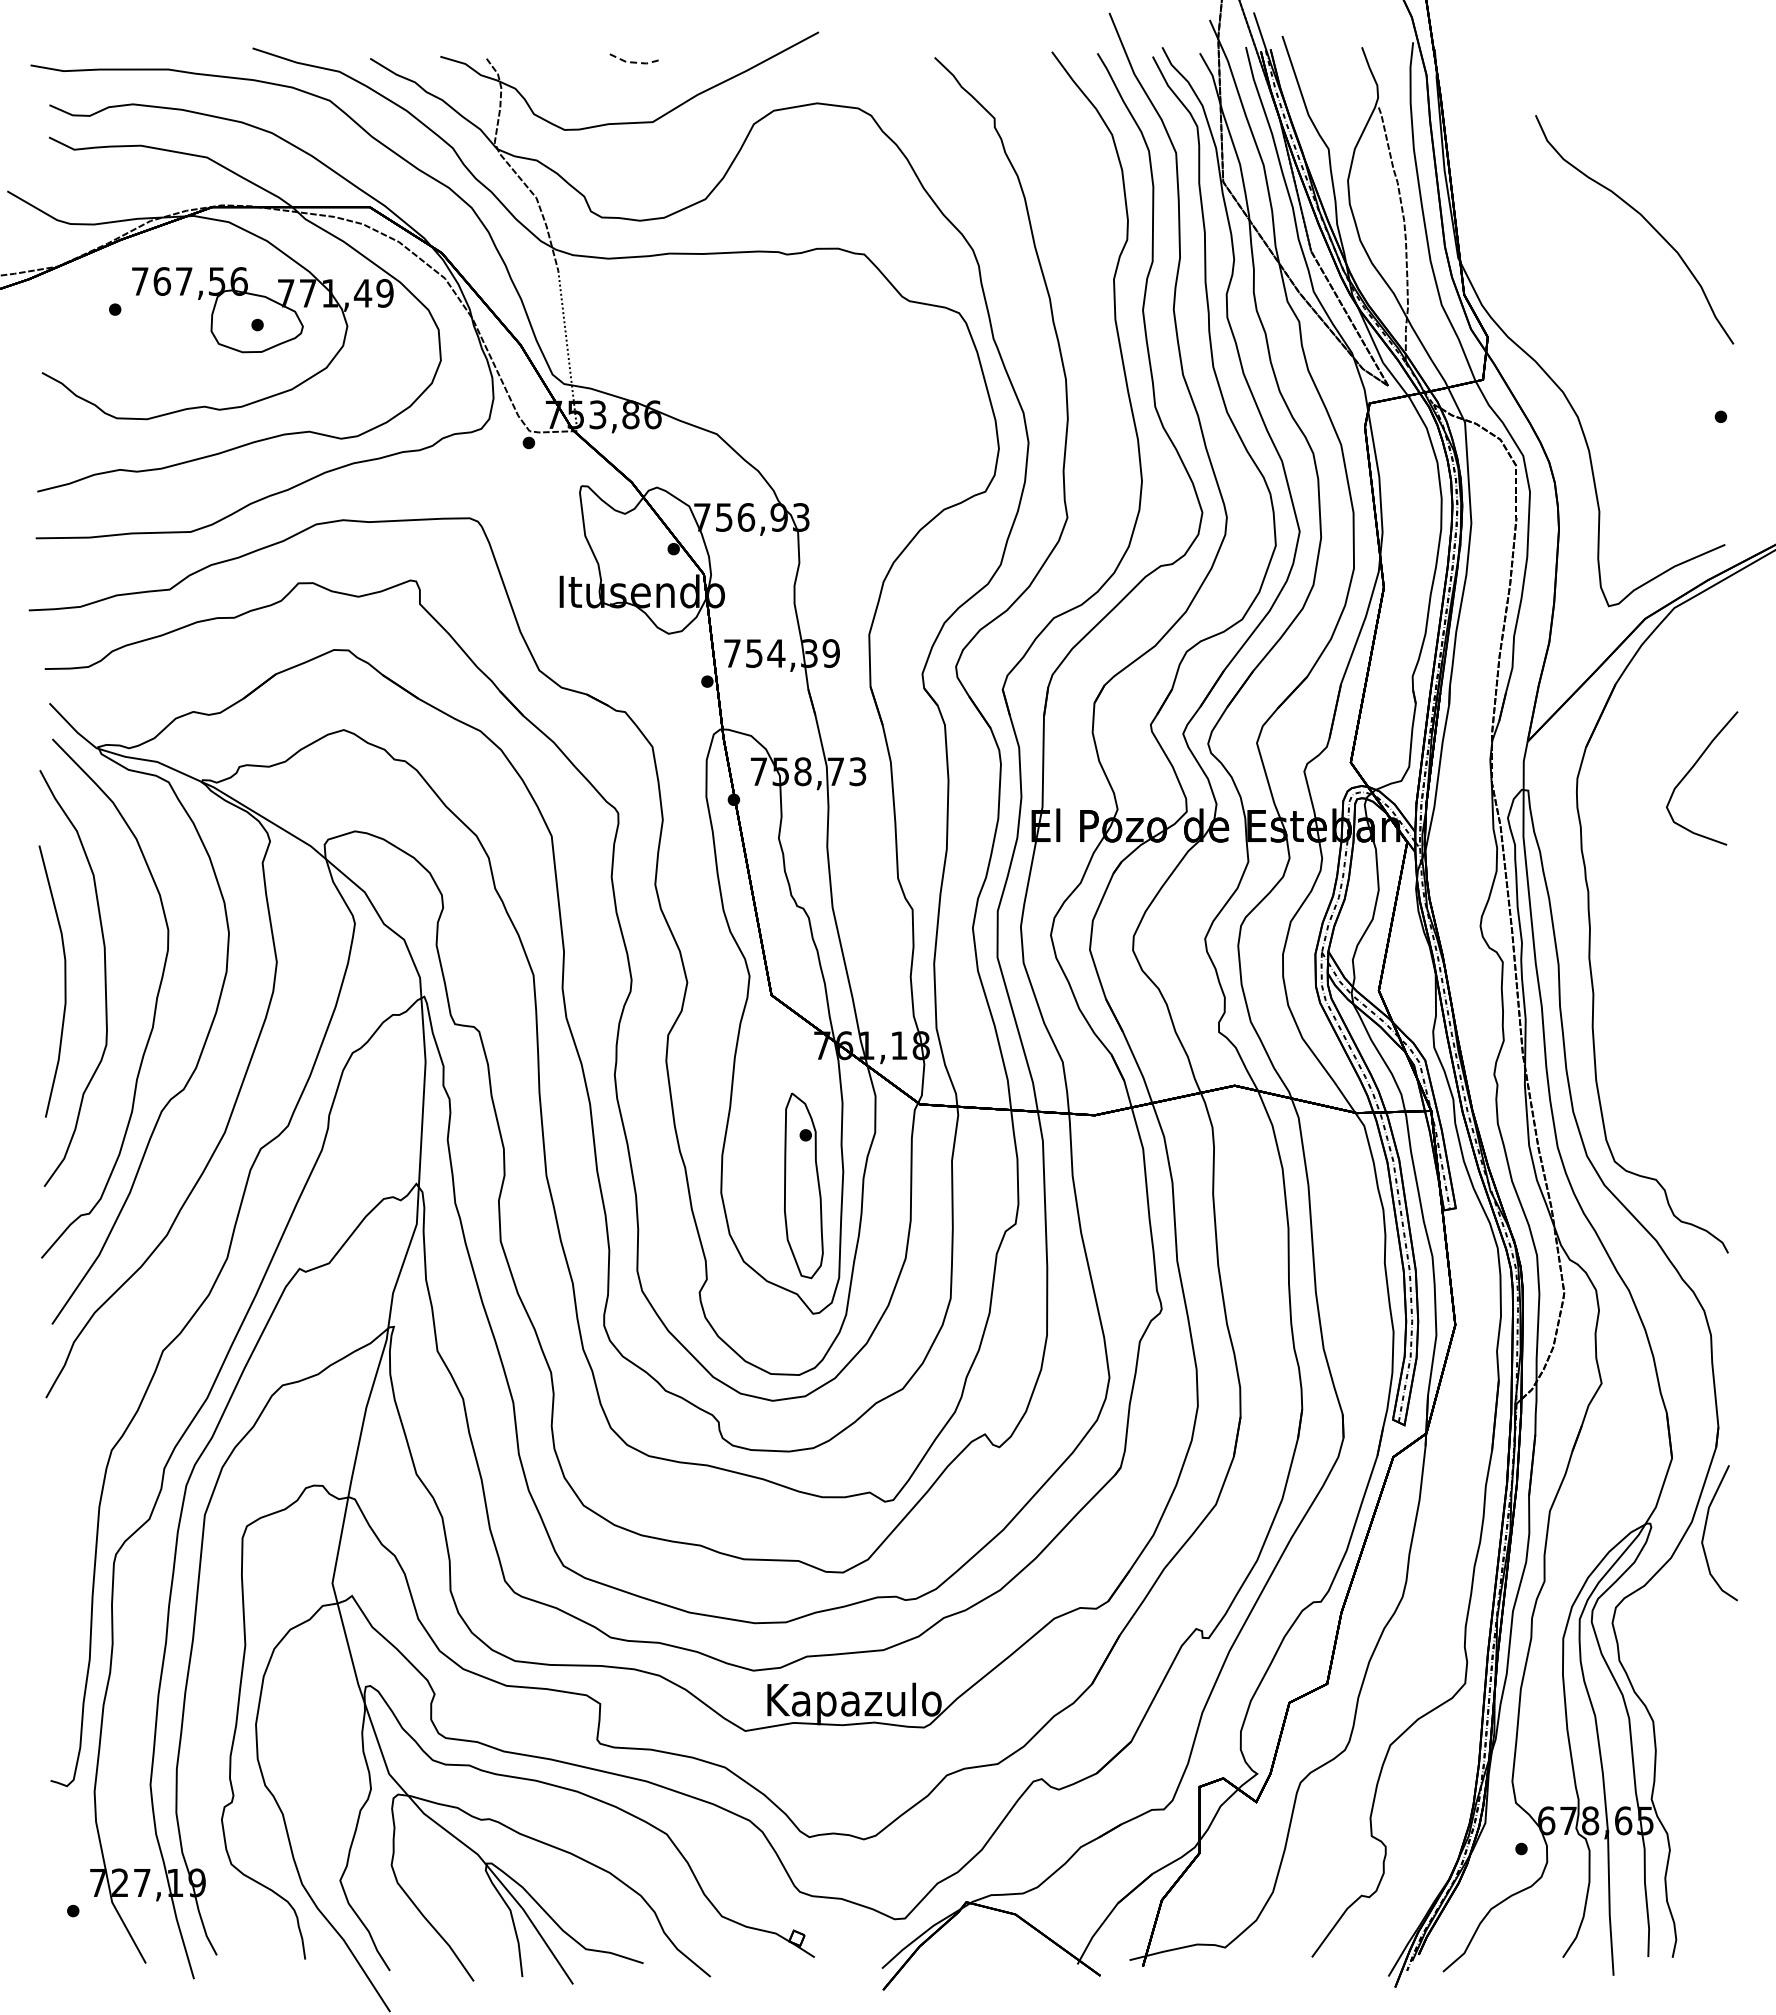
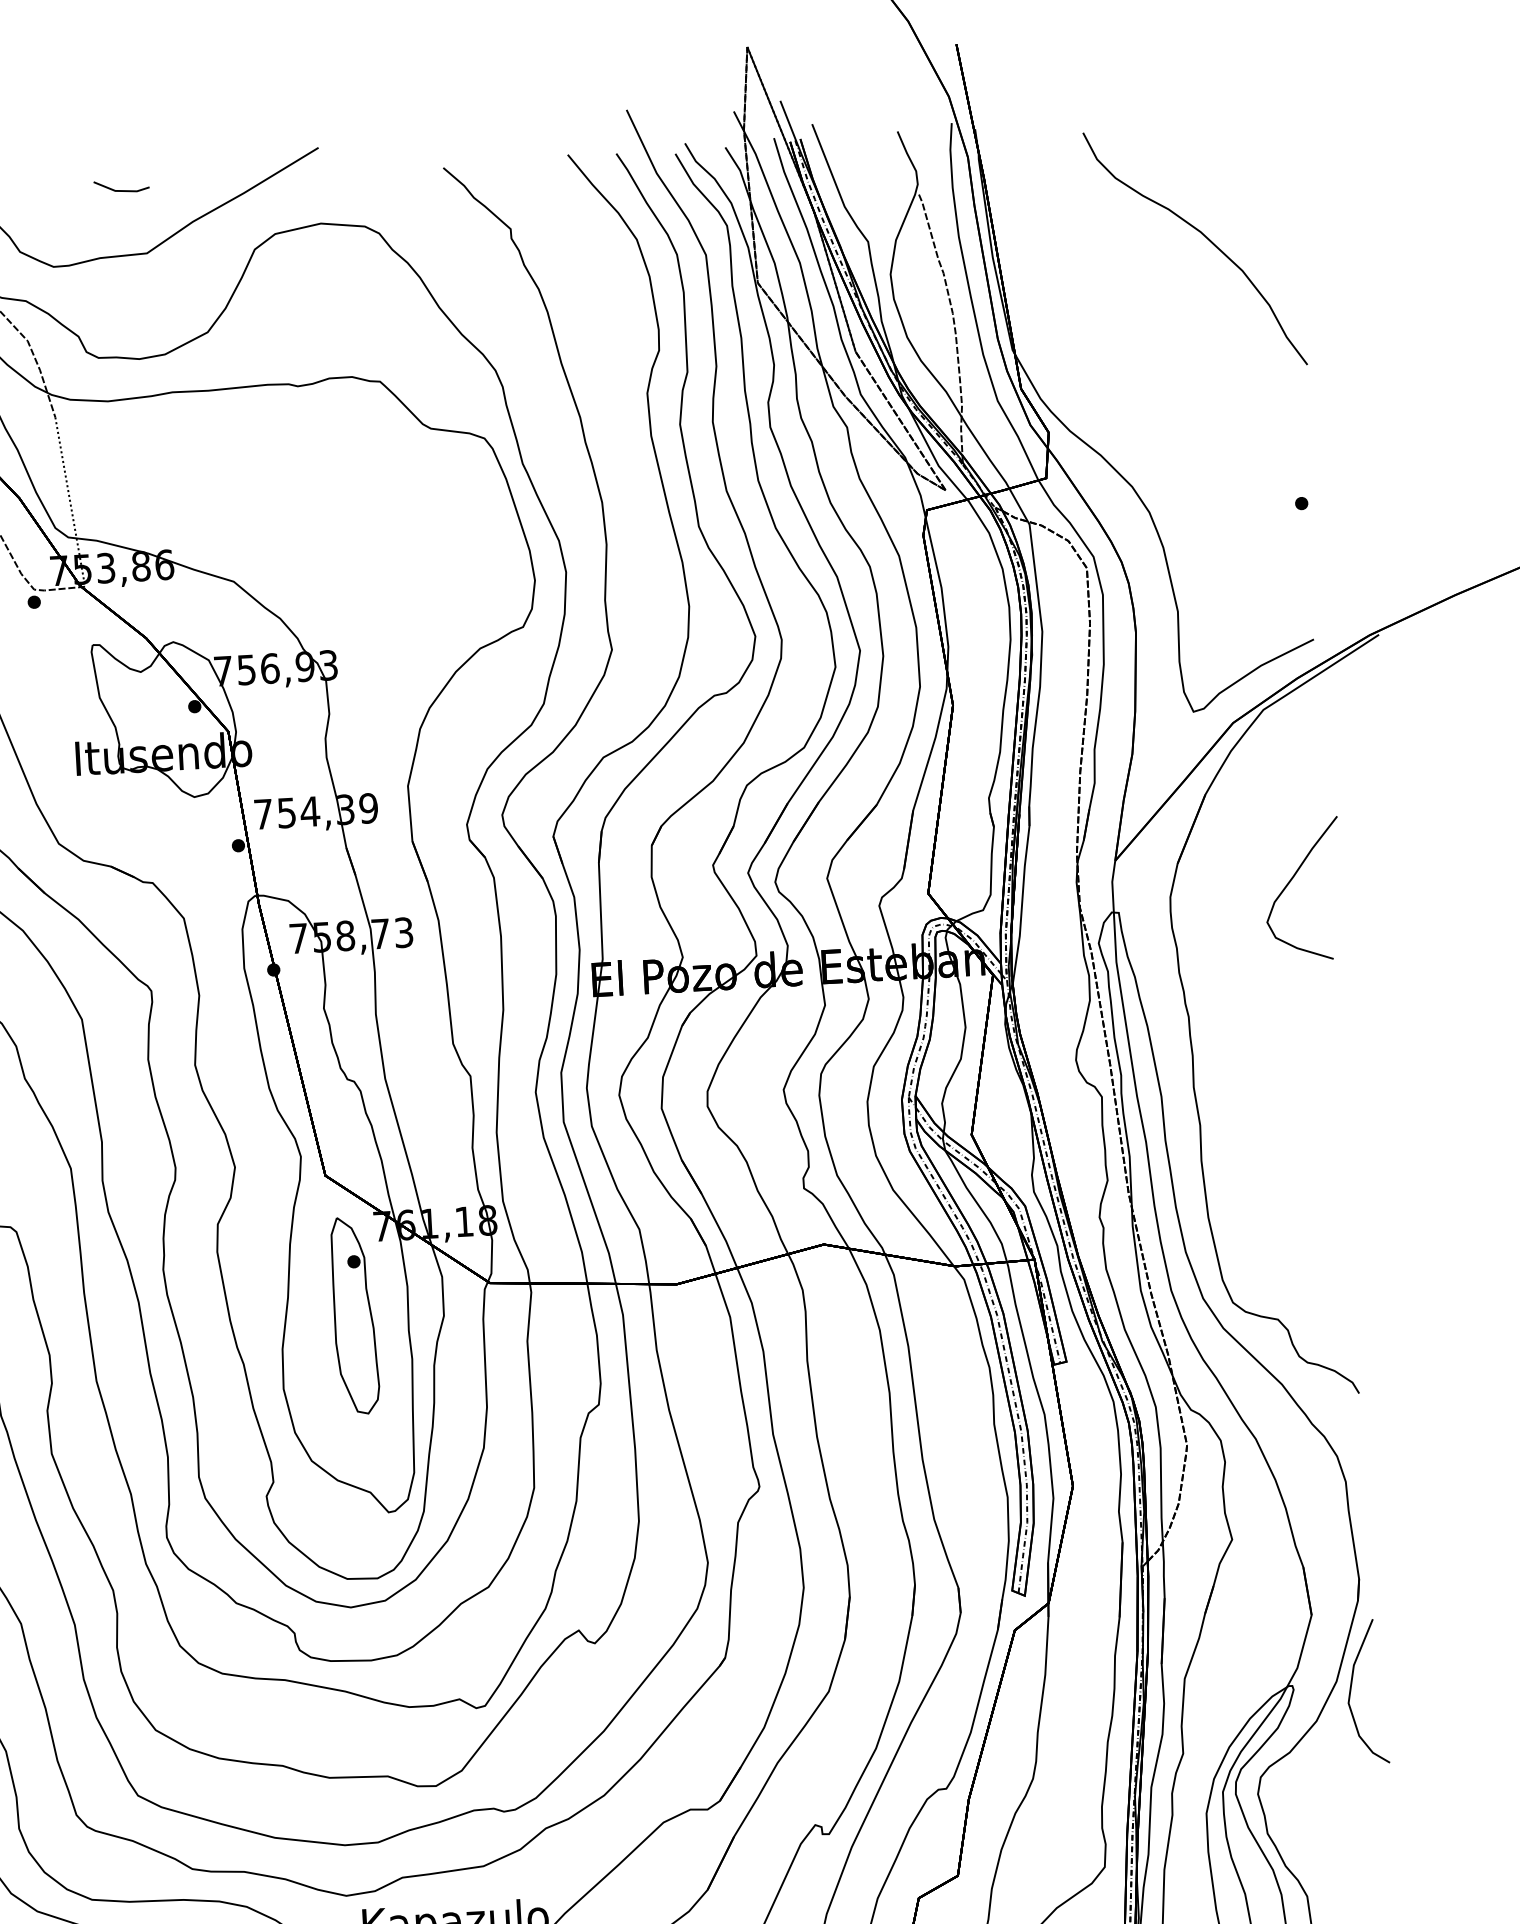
line: (632, 62) -> (121, 191), dashed -> solid
curve: (1644, 219) -> (1205, 237), moved
part: (803, 1185) -> (354, 1315), moved

